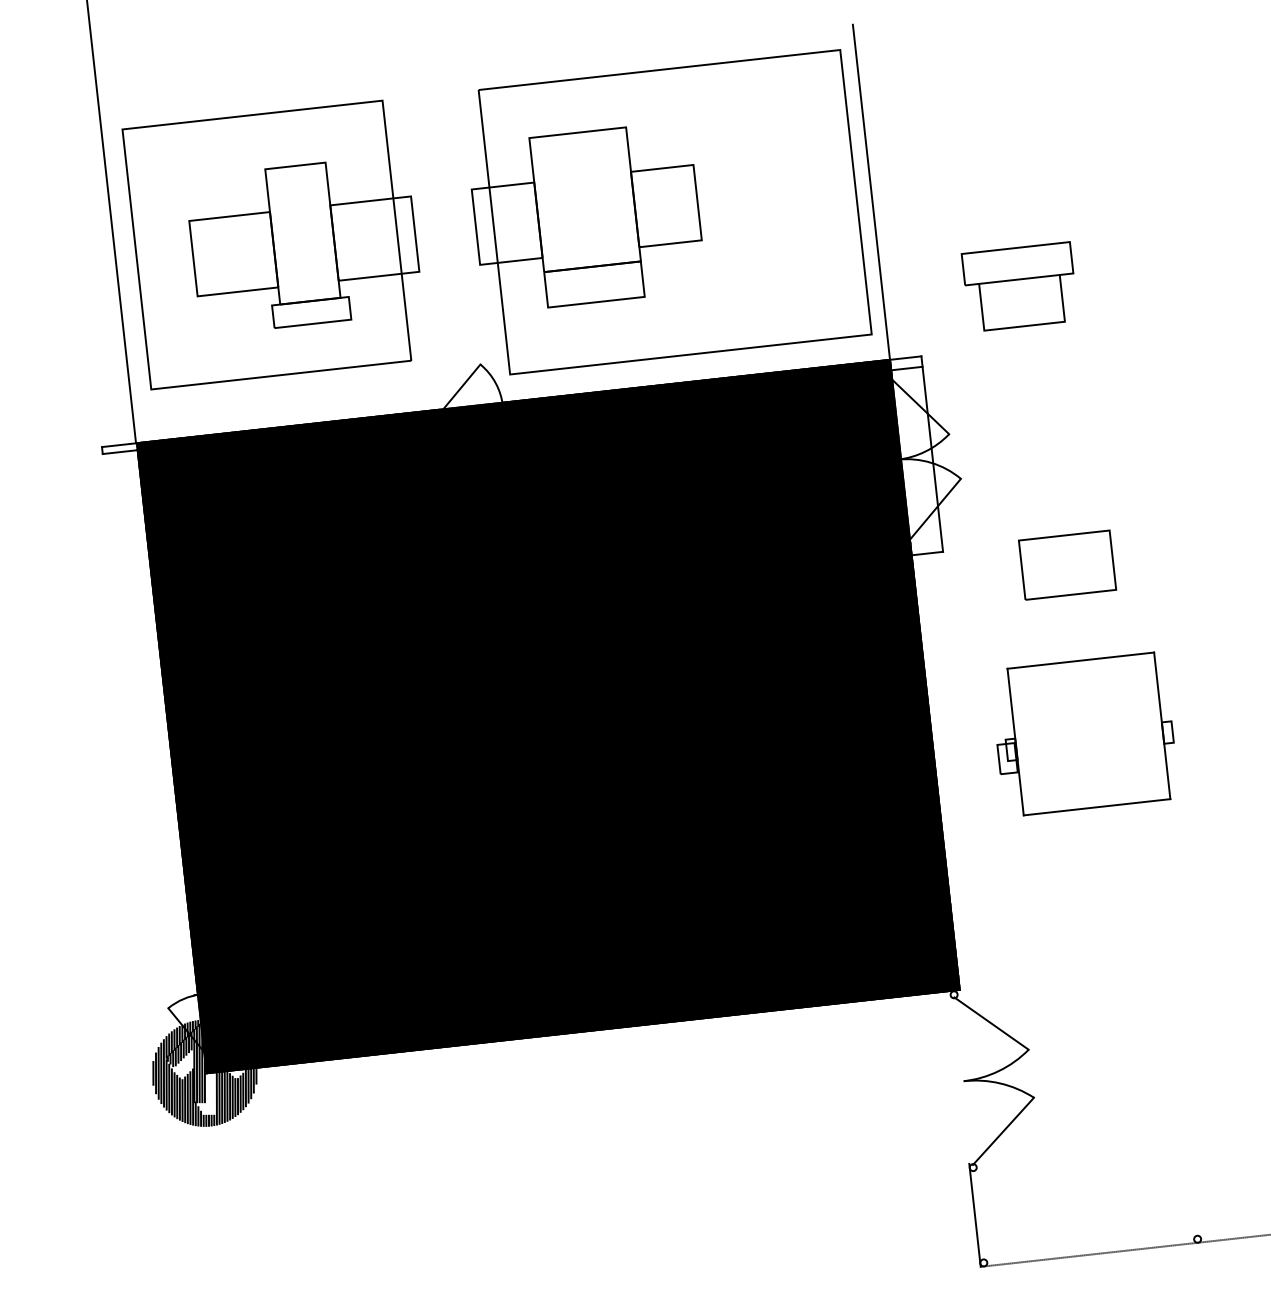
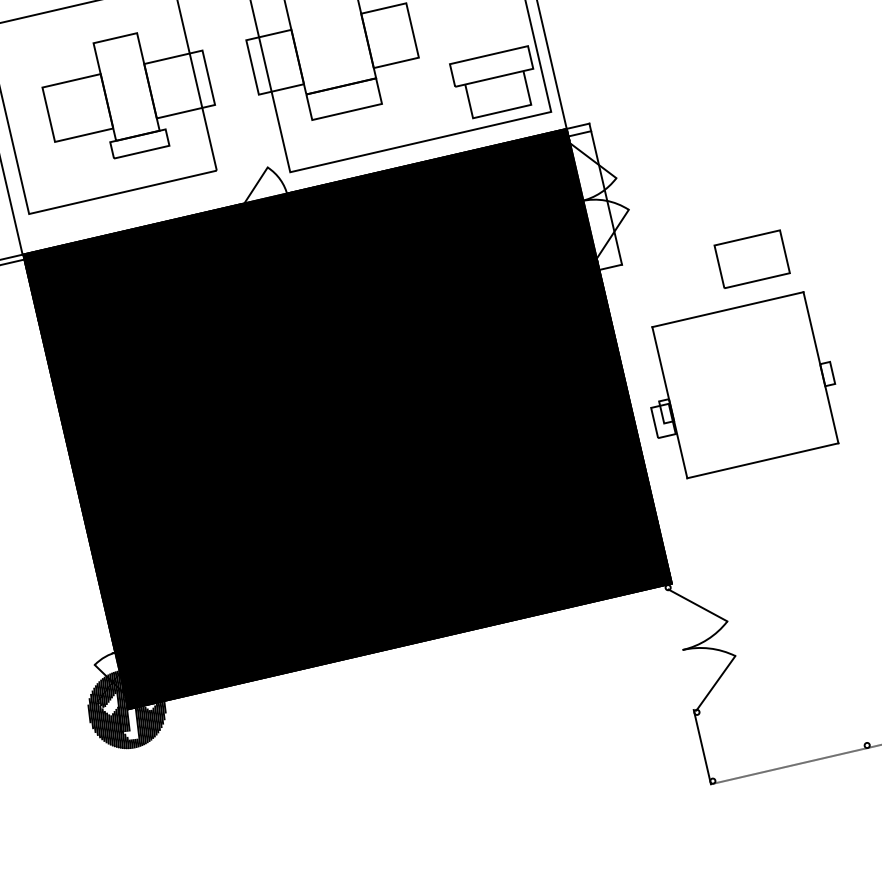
part: (1017, 286) -> (493, 83), moved
part: (1067, 564) -> (752, 258), moved
part: (1085, 733) -> (741, 385), size x1.43

